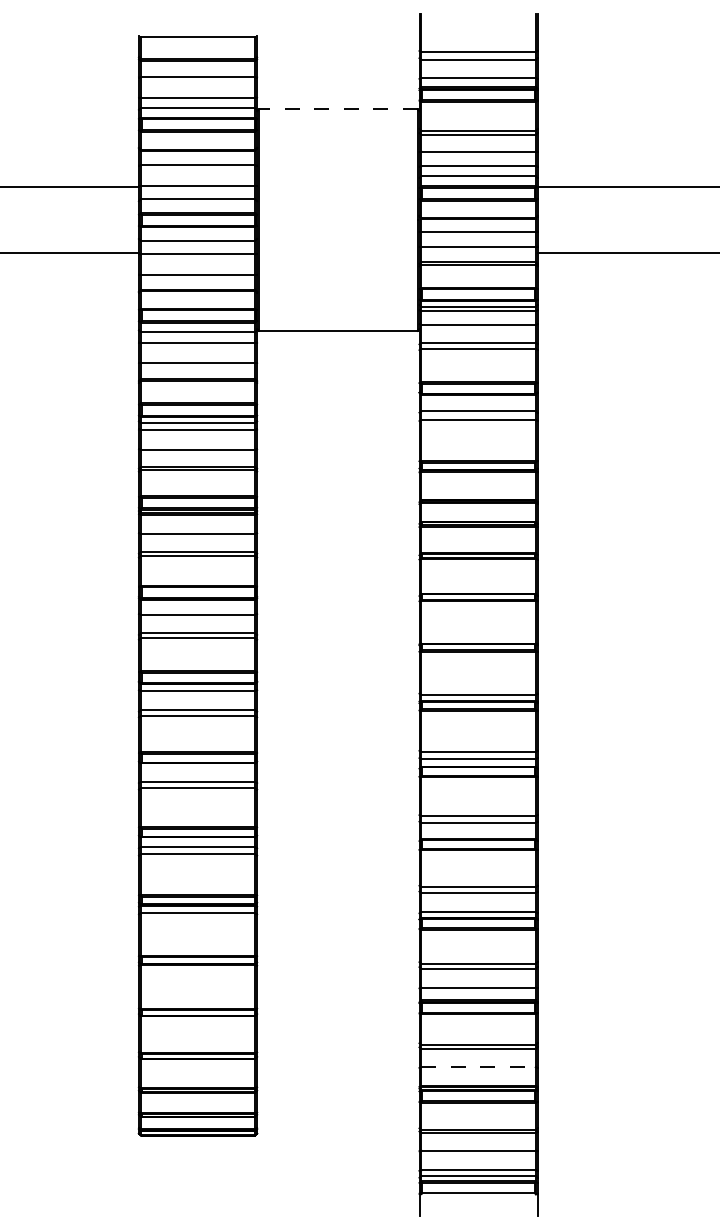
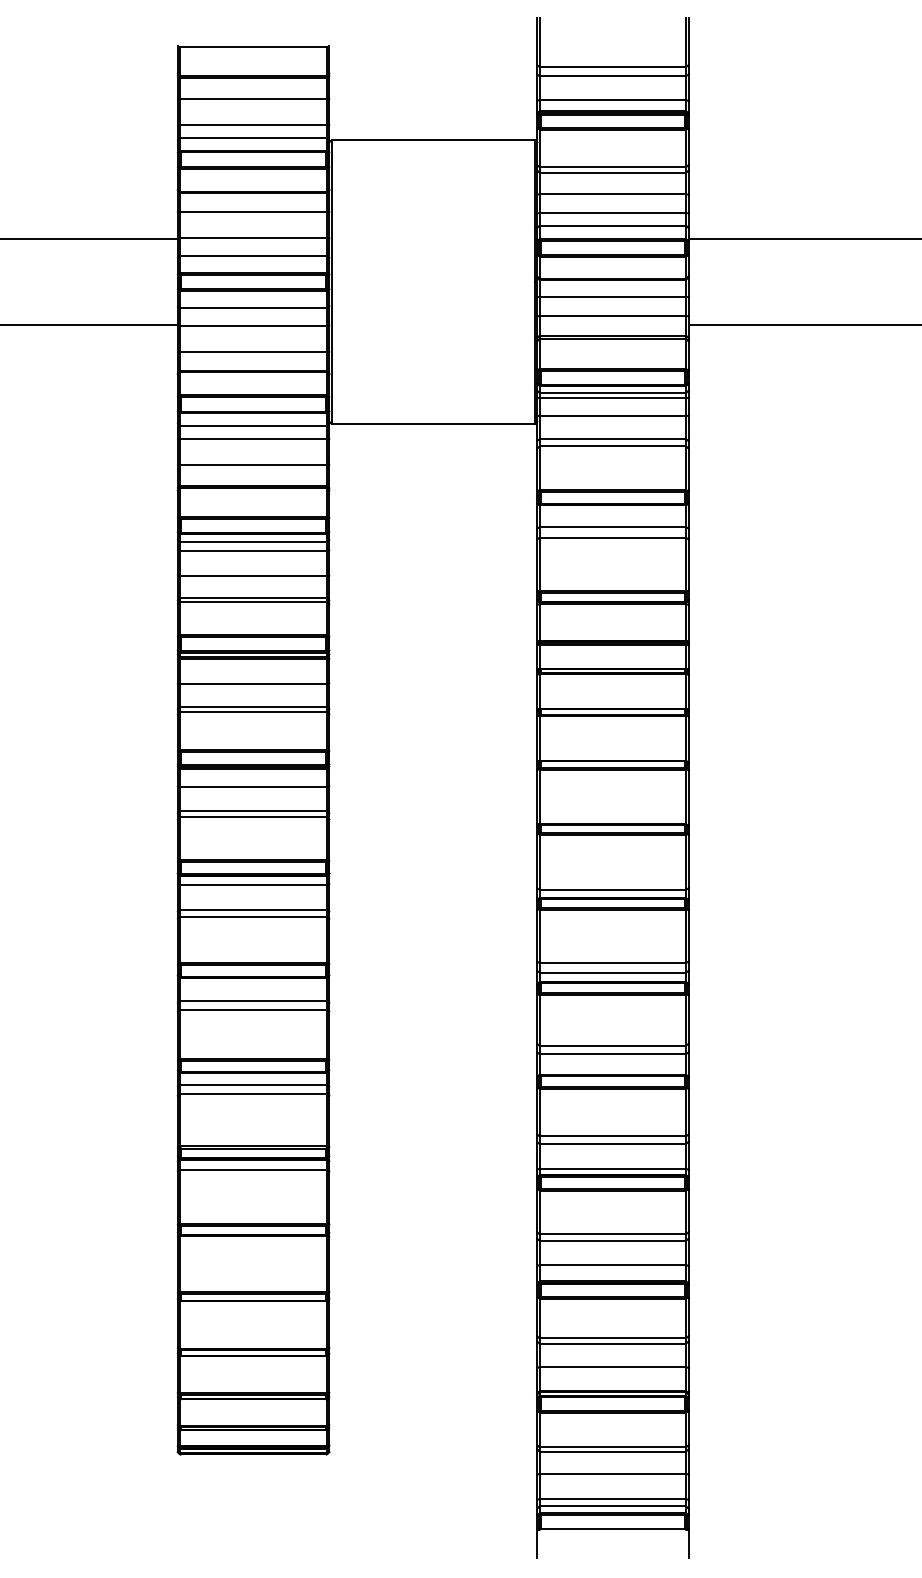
line: (337, 109) -> (432, 140), dashed -> solid
line: (479, 1067) -> (614, 1367), dashed -> solid

